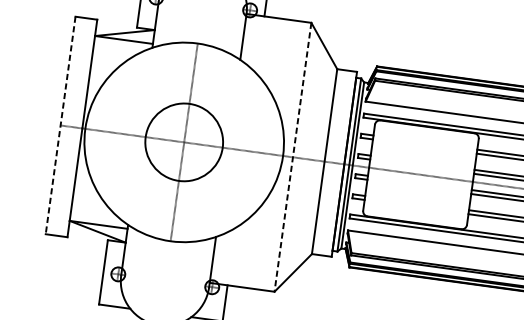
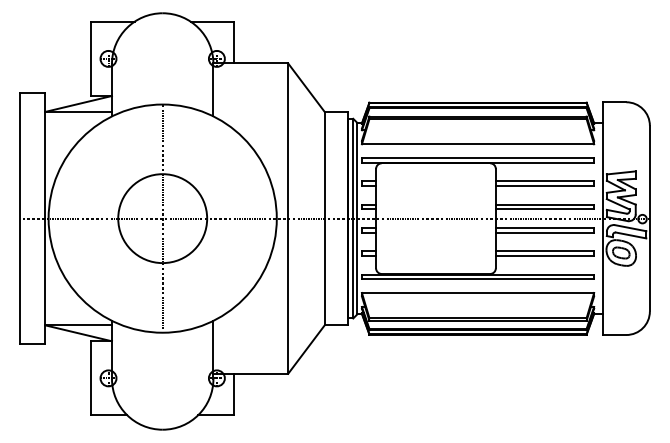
line: (61, 125) -> (20, 218), dashed -> solid
line: (293, 158) -> (288, 219), dashed -> solid

